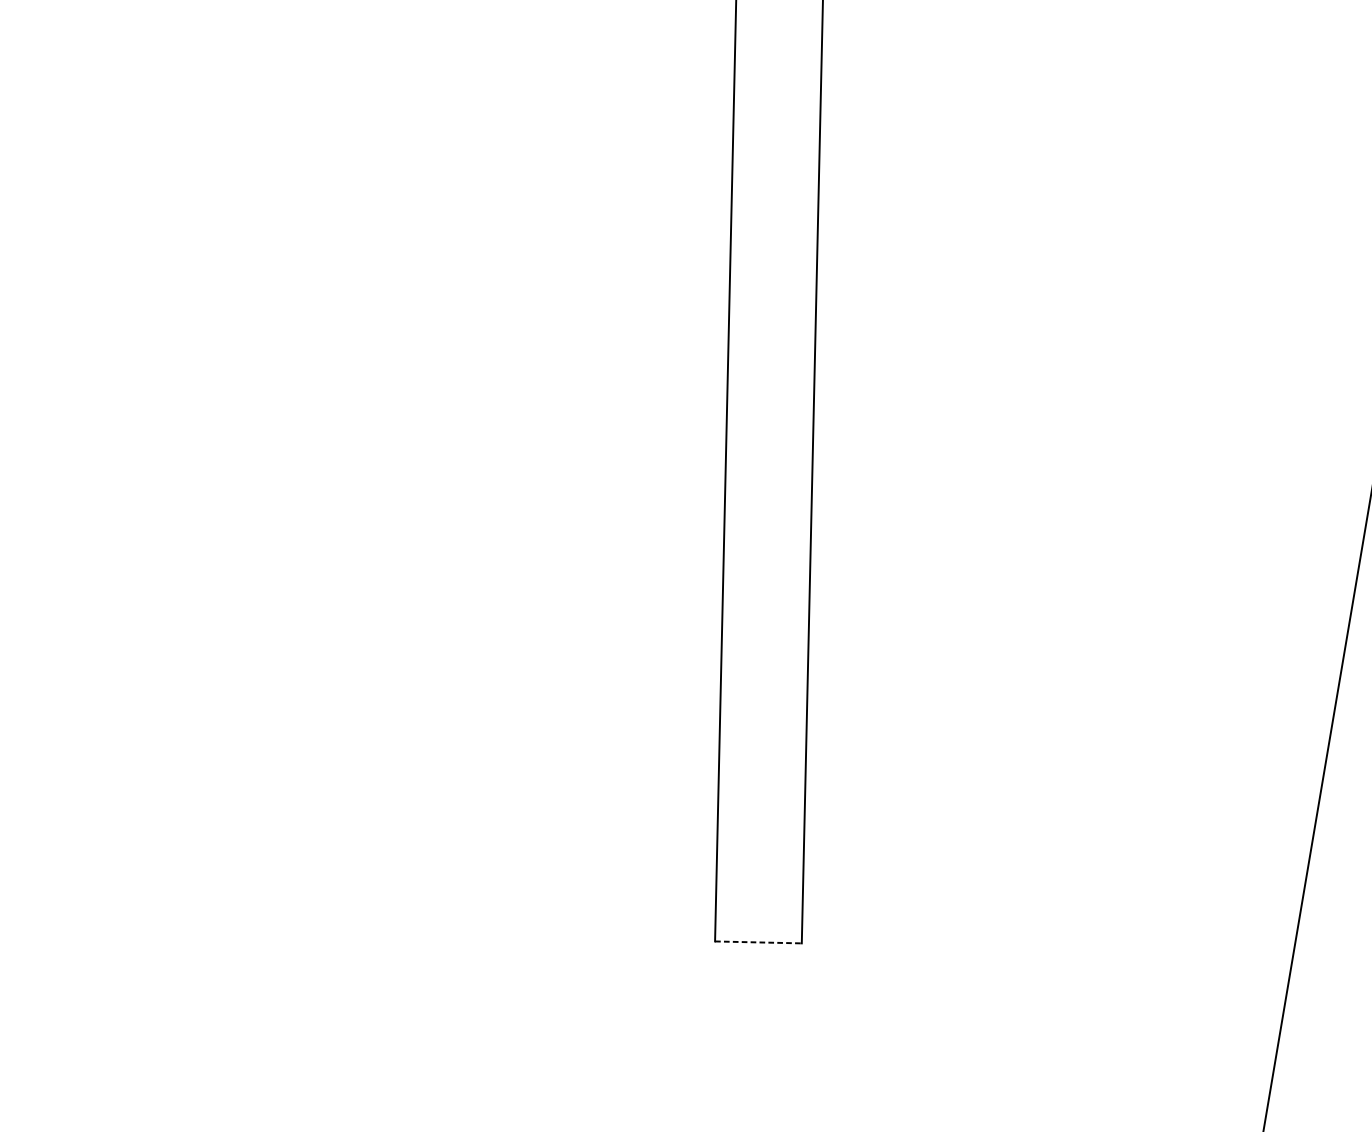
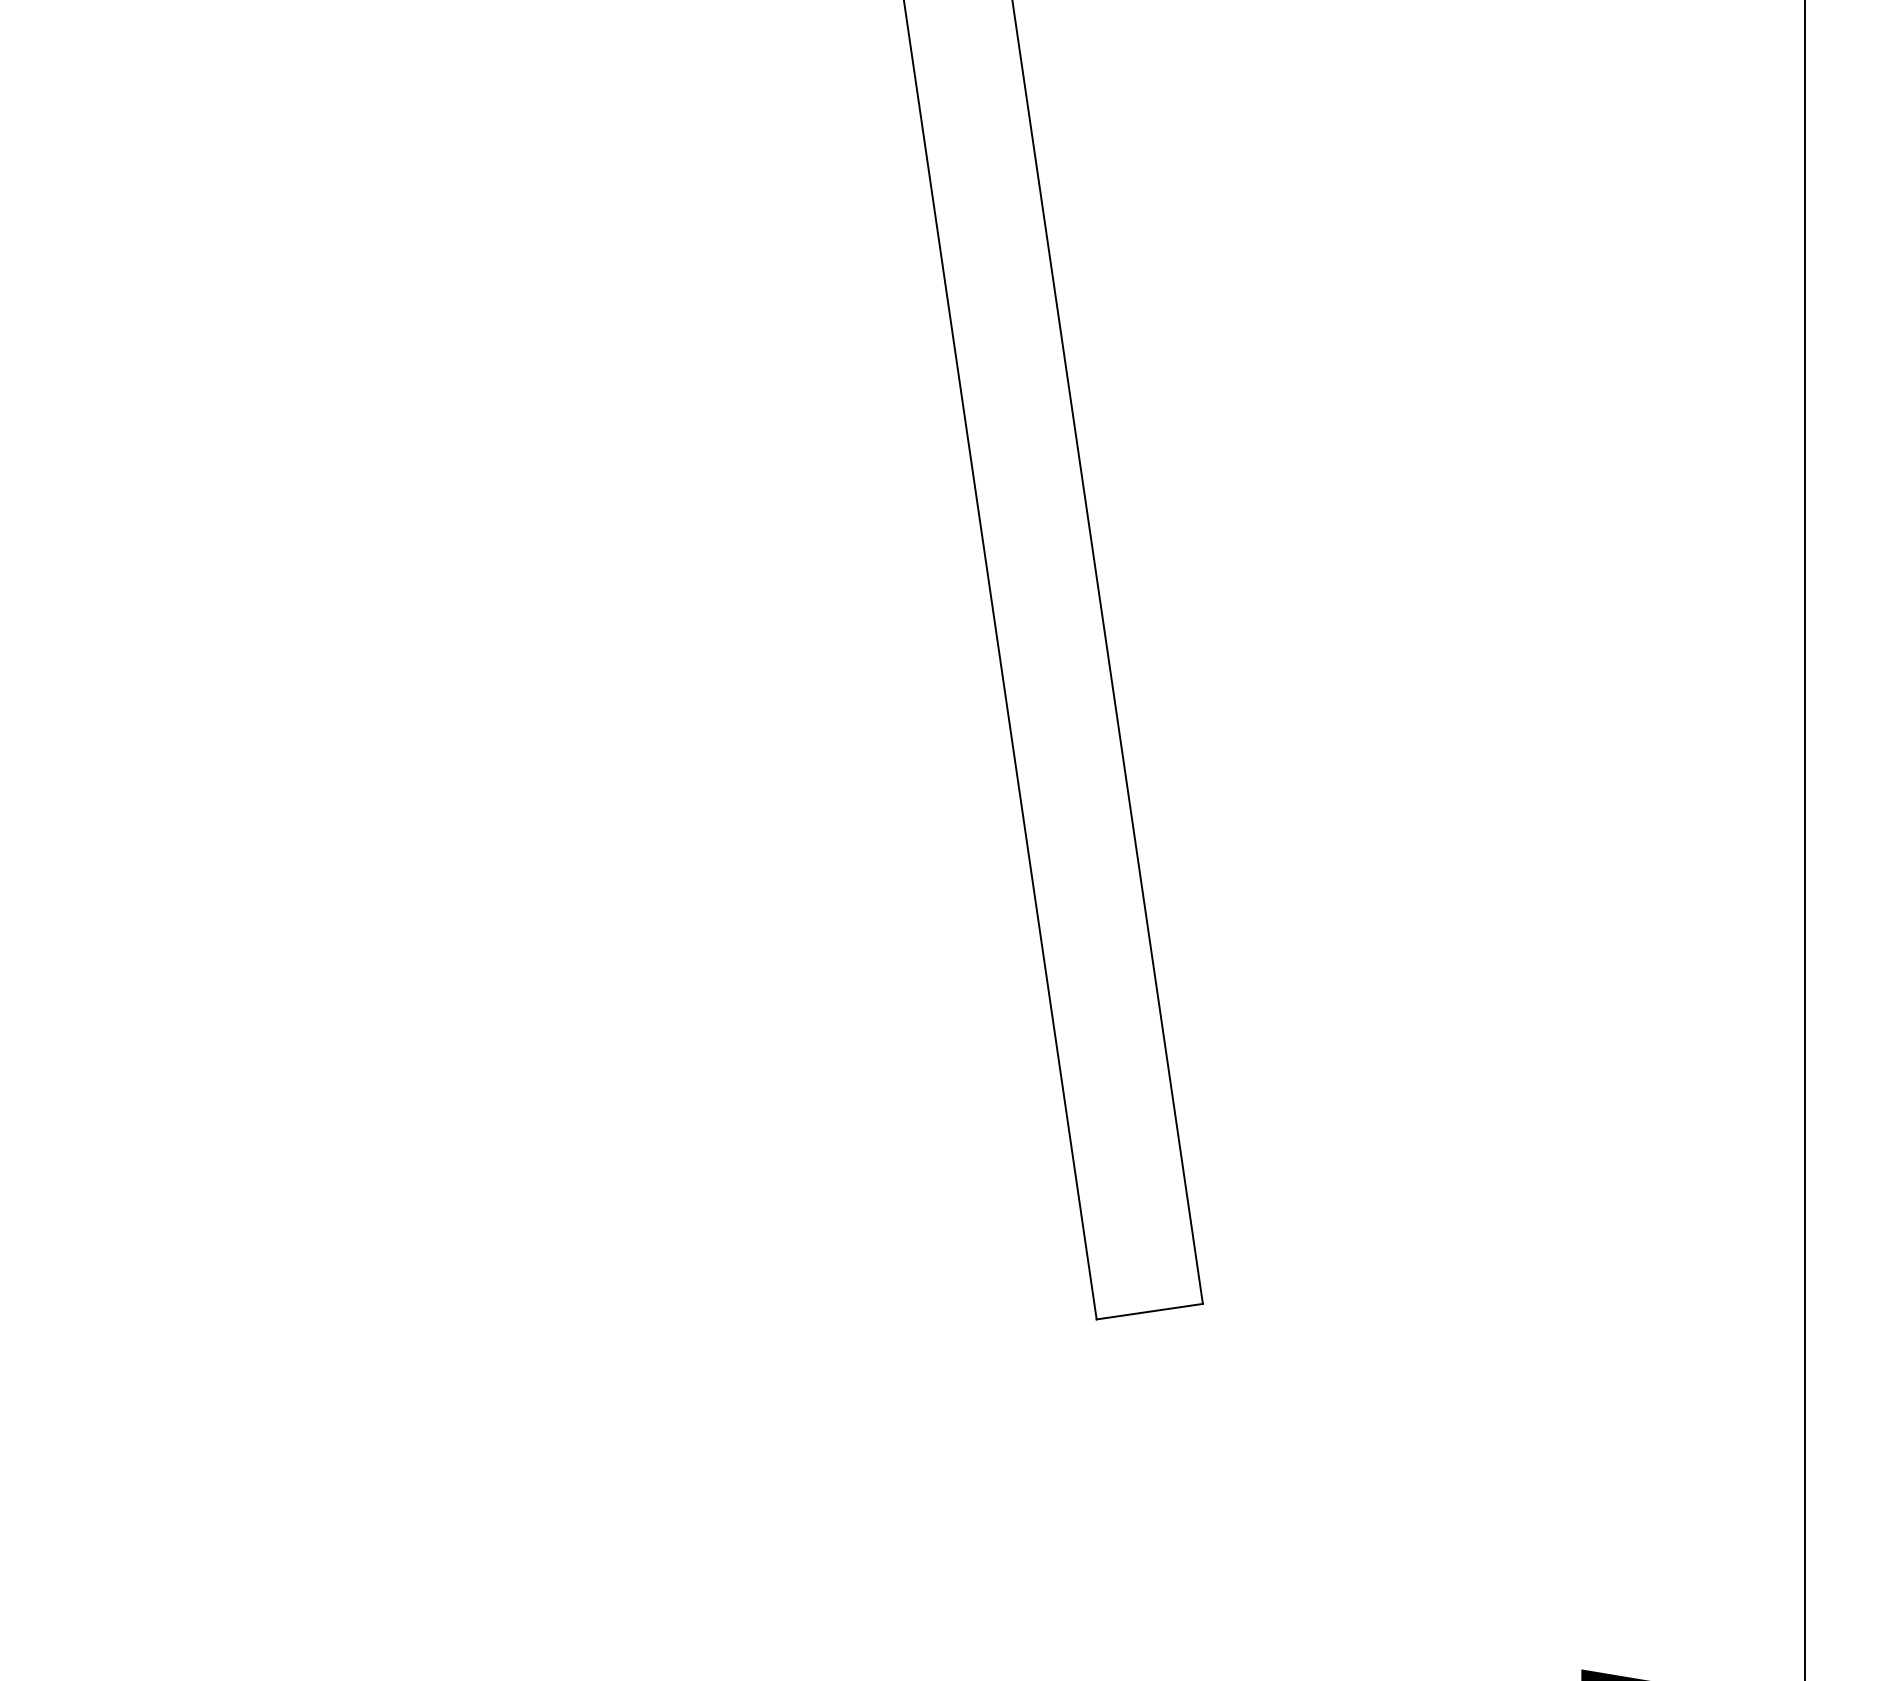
line: (758, 942) -> (1149, 1311), dashed -> solid

